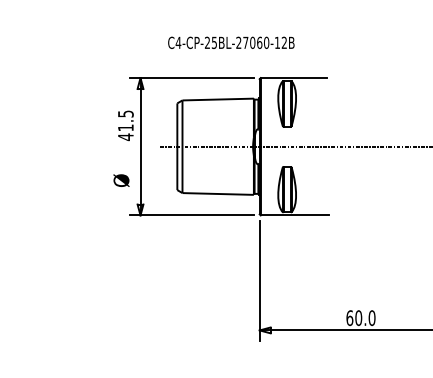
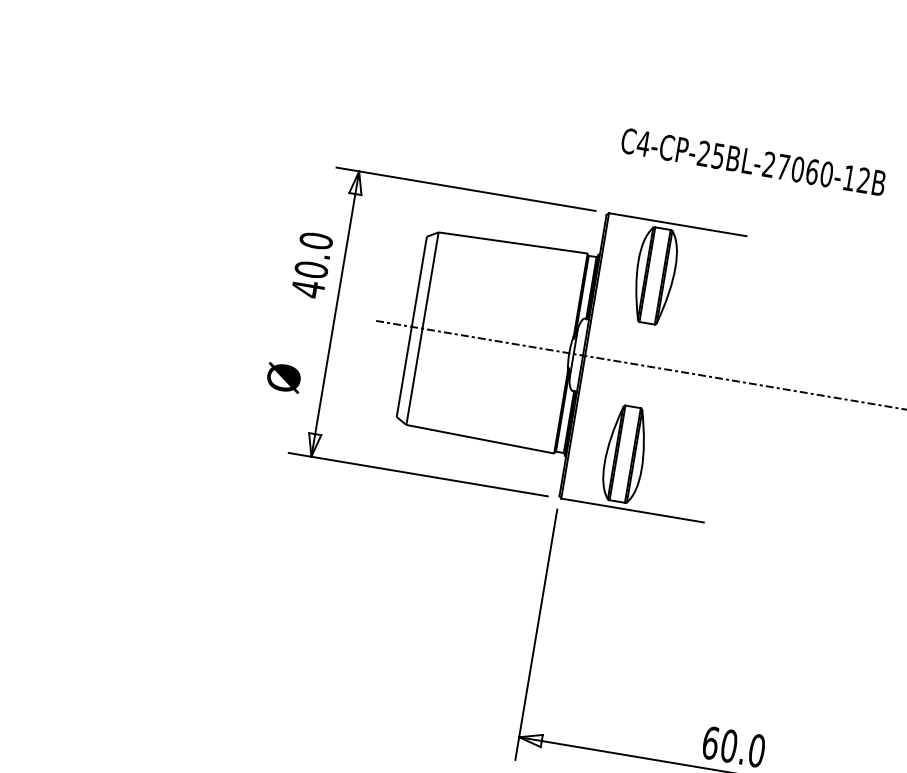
text: (231, 42) -> (753, 161), moved
text: (125, 120) -> (313, 254), 41.5 -> 40.0

